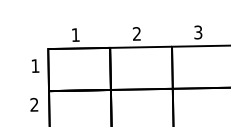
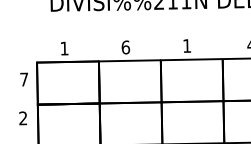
text: (198, 32) -> (187, 46), 3 -> 1
text: (136, 33) -> (125, 47), 2 -> 6
text: (35, 65) -> (24, 79), 1 -> 7

